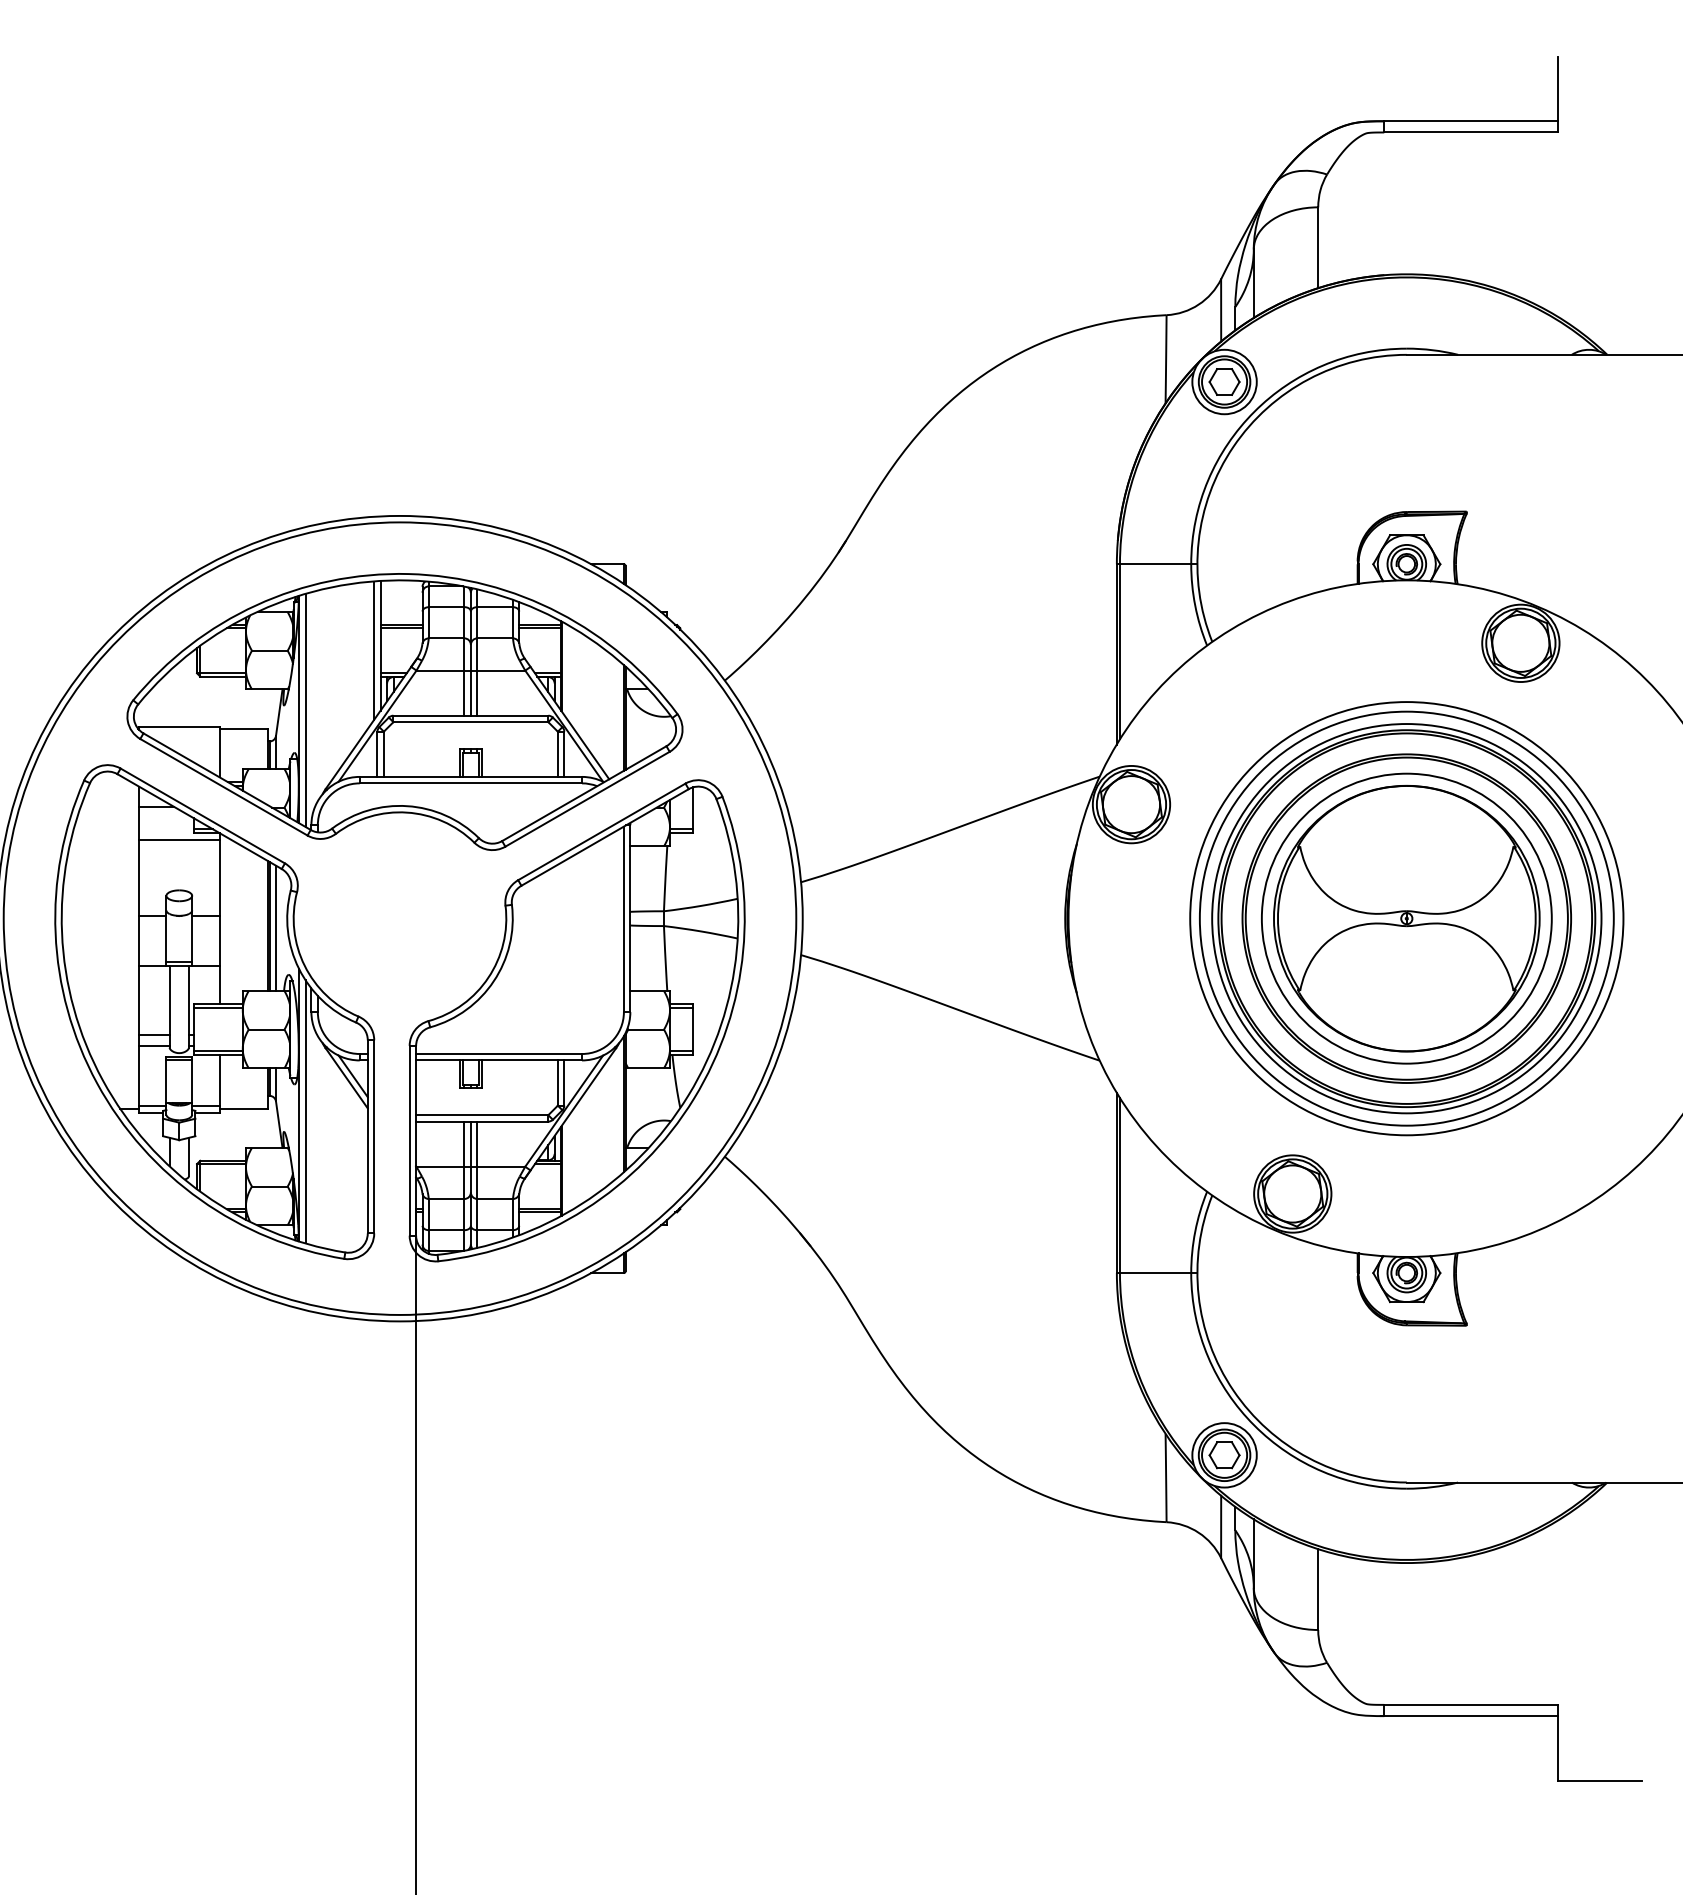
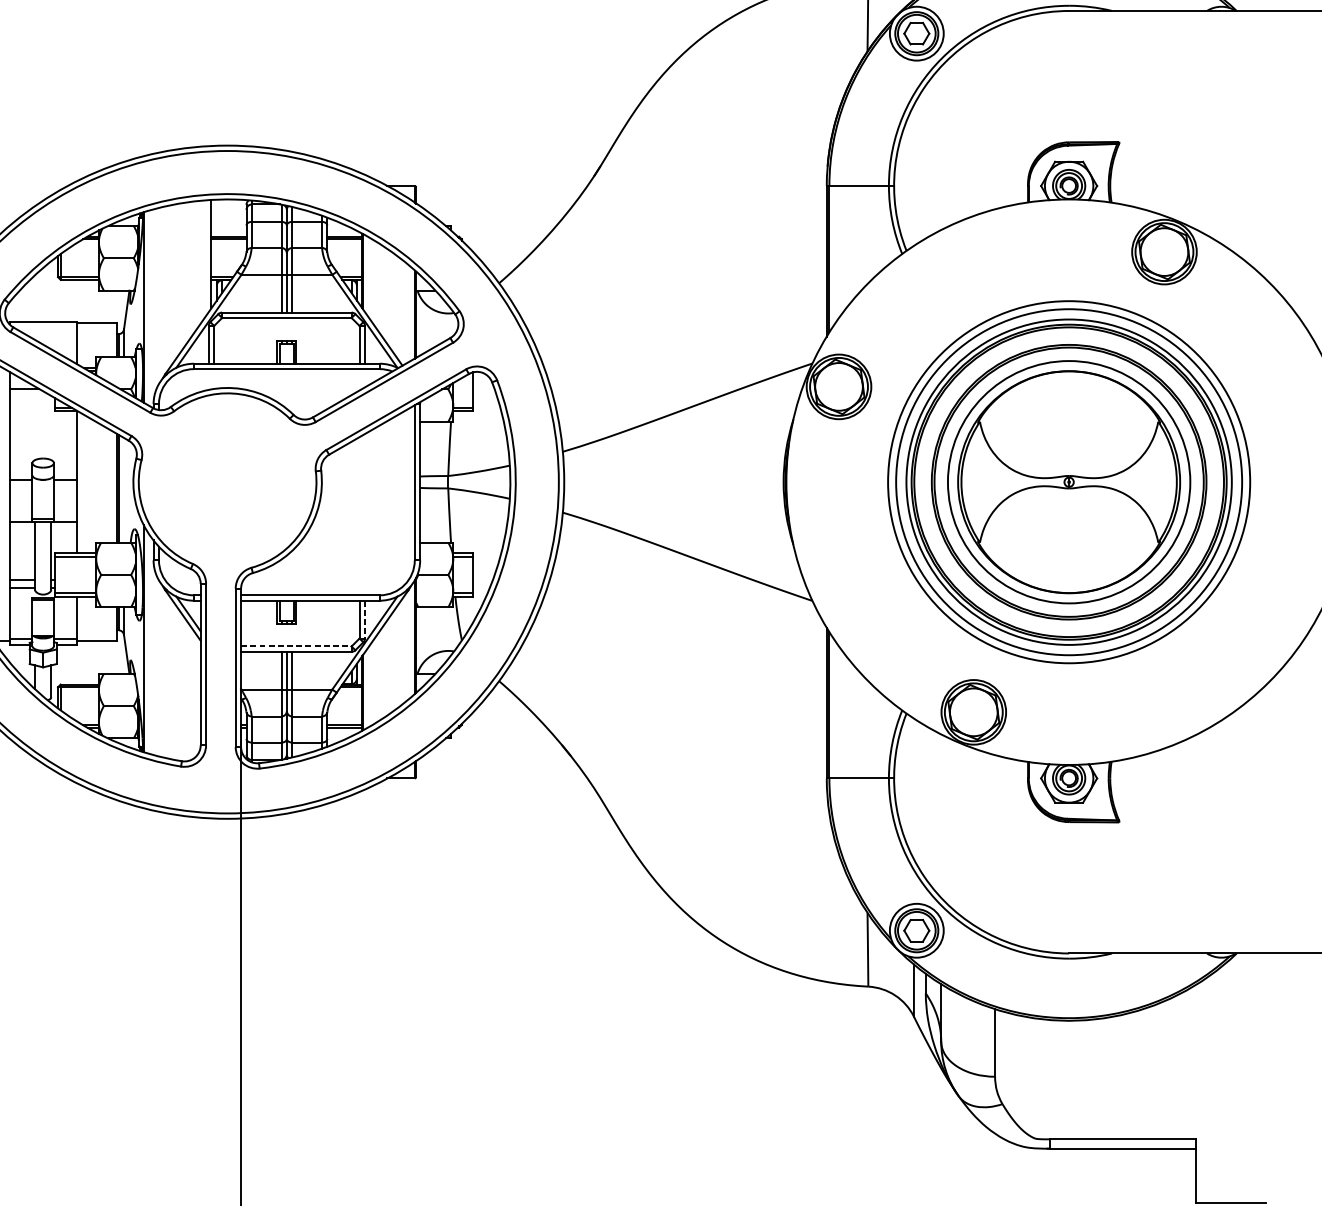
line: (374, 650) -> (206, 258), removed
line: (305, 710) -> (148, 308), removed
line: (179, 839) -> (43, 416), removed
line: (276, 927) -> (124, 489), removed
line: (564, 1083) -> (365, 619), solid -> dashed
line: (305, 1111) -> (148, 643), removed
line: (482, 1115) -> (296, 646), solid -> dashed

